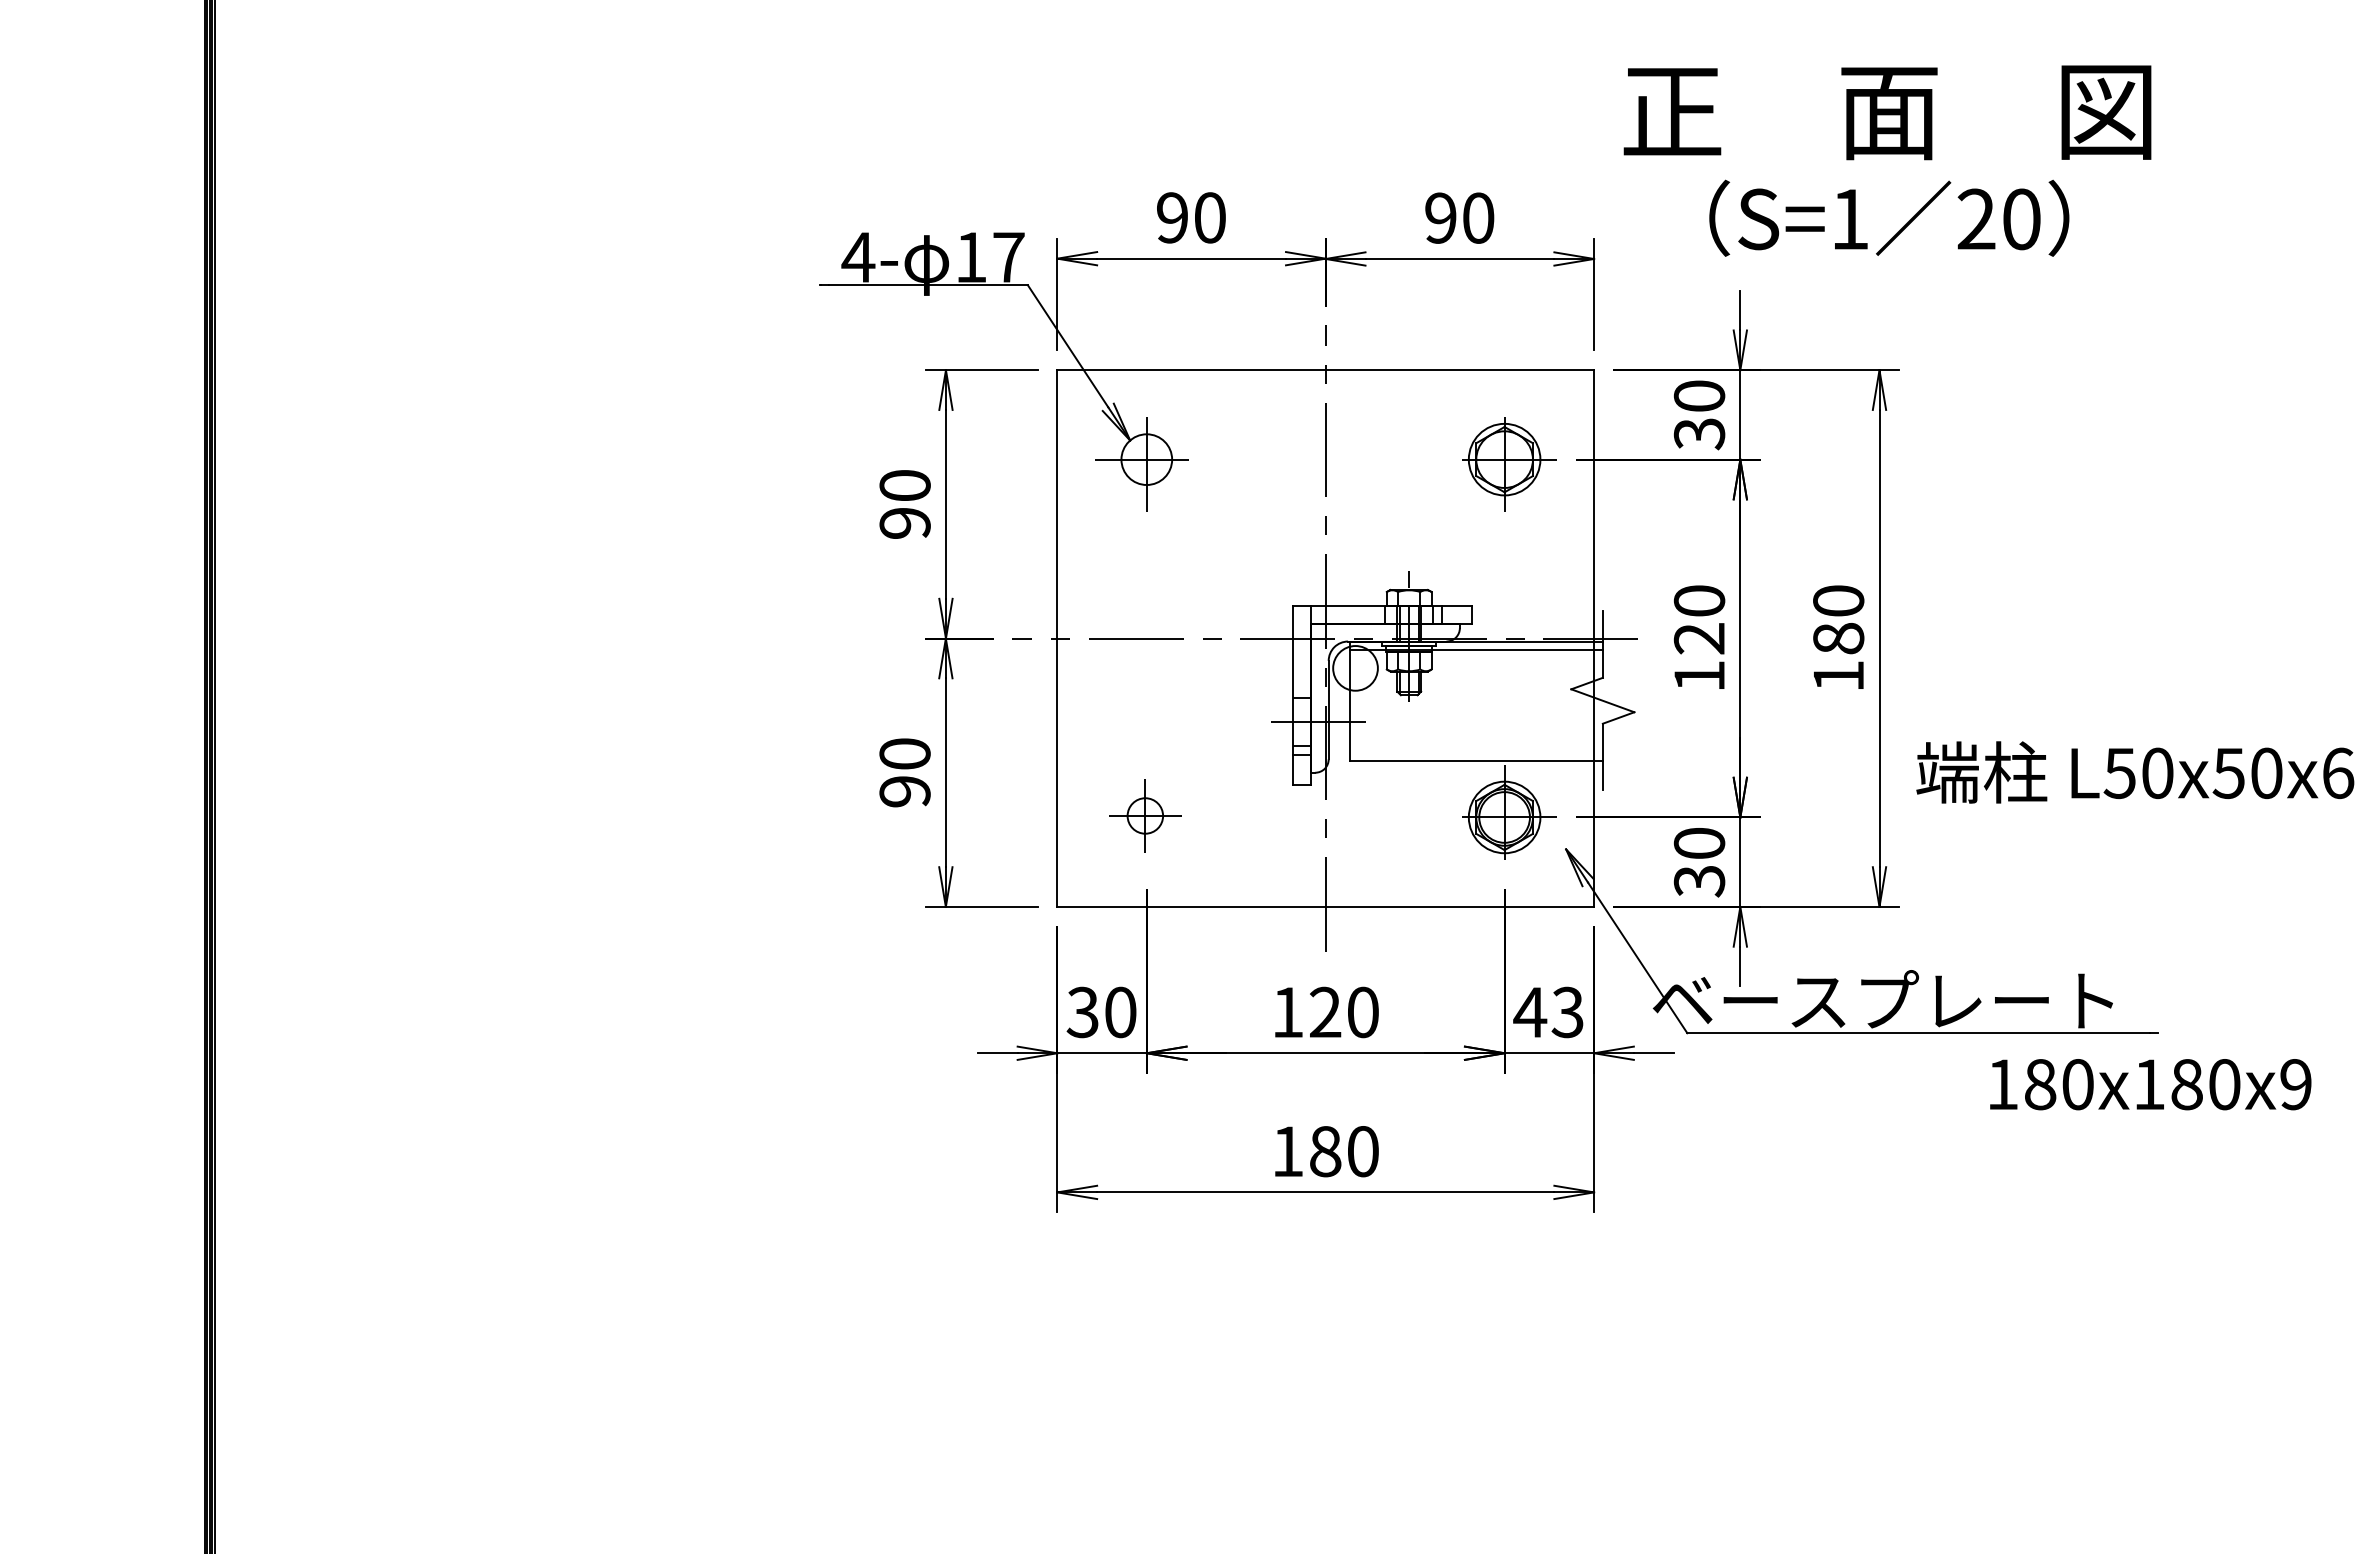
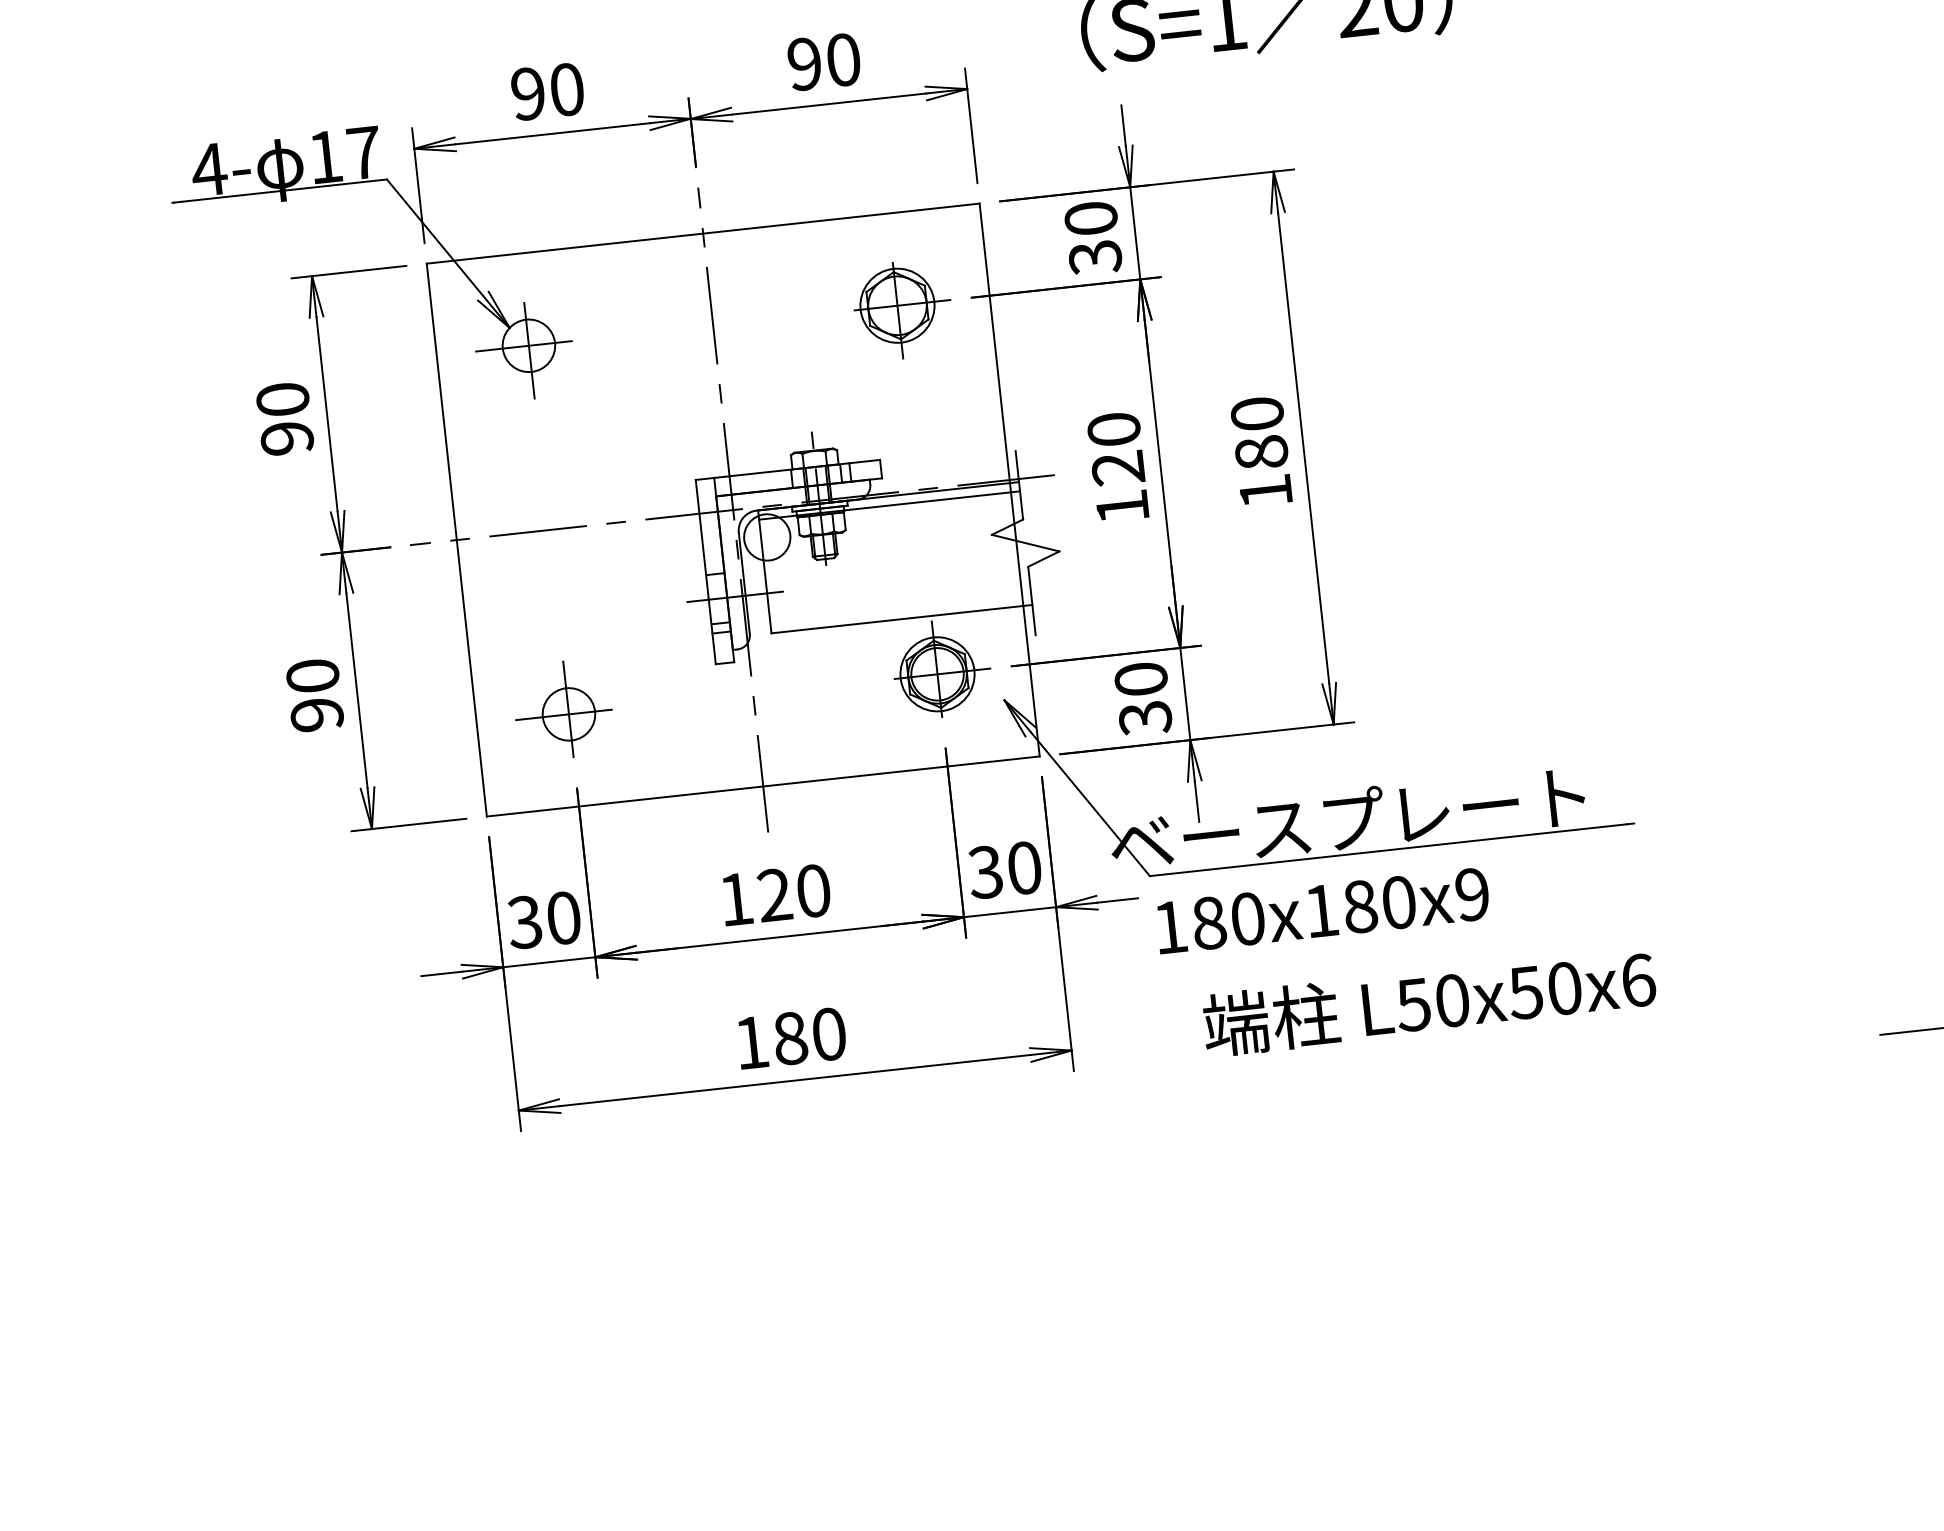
text: (2135, 772) -> (1429, 1002), moved
part: (1141, 812) -> (562, 709), size x1.43
text: (1548, 1012) -> (1004, 870), 43 -> 30
text: (2150, 1084) -> (1322, 910), moved

